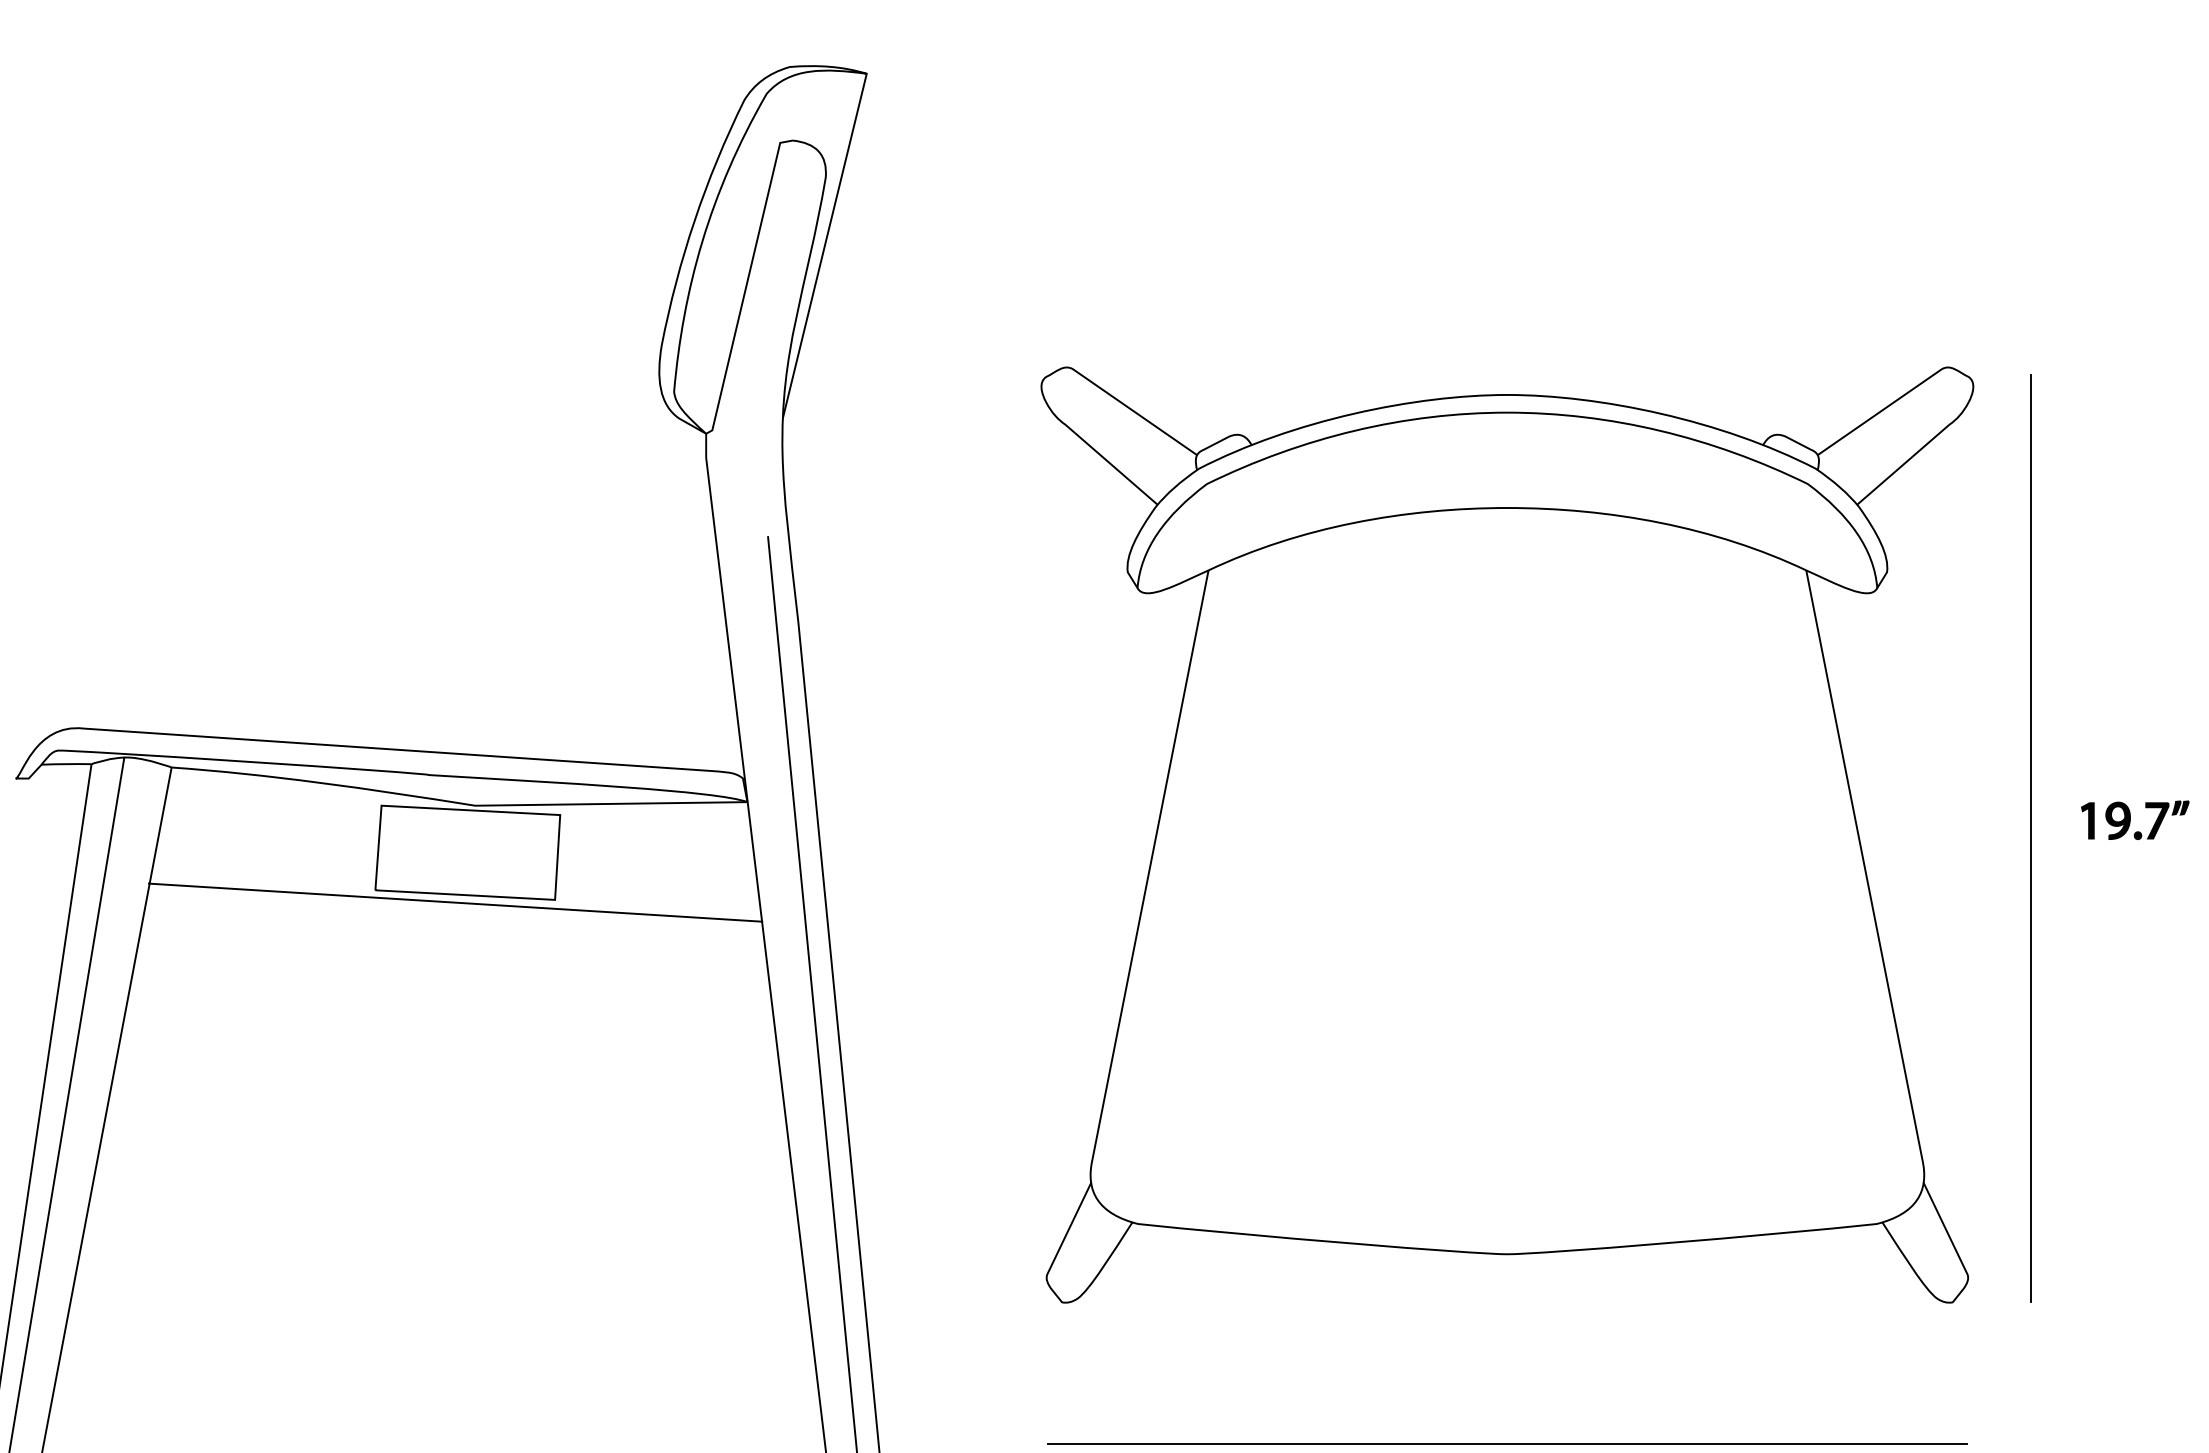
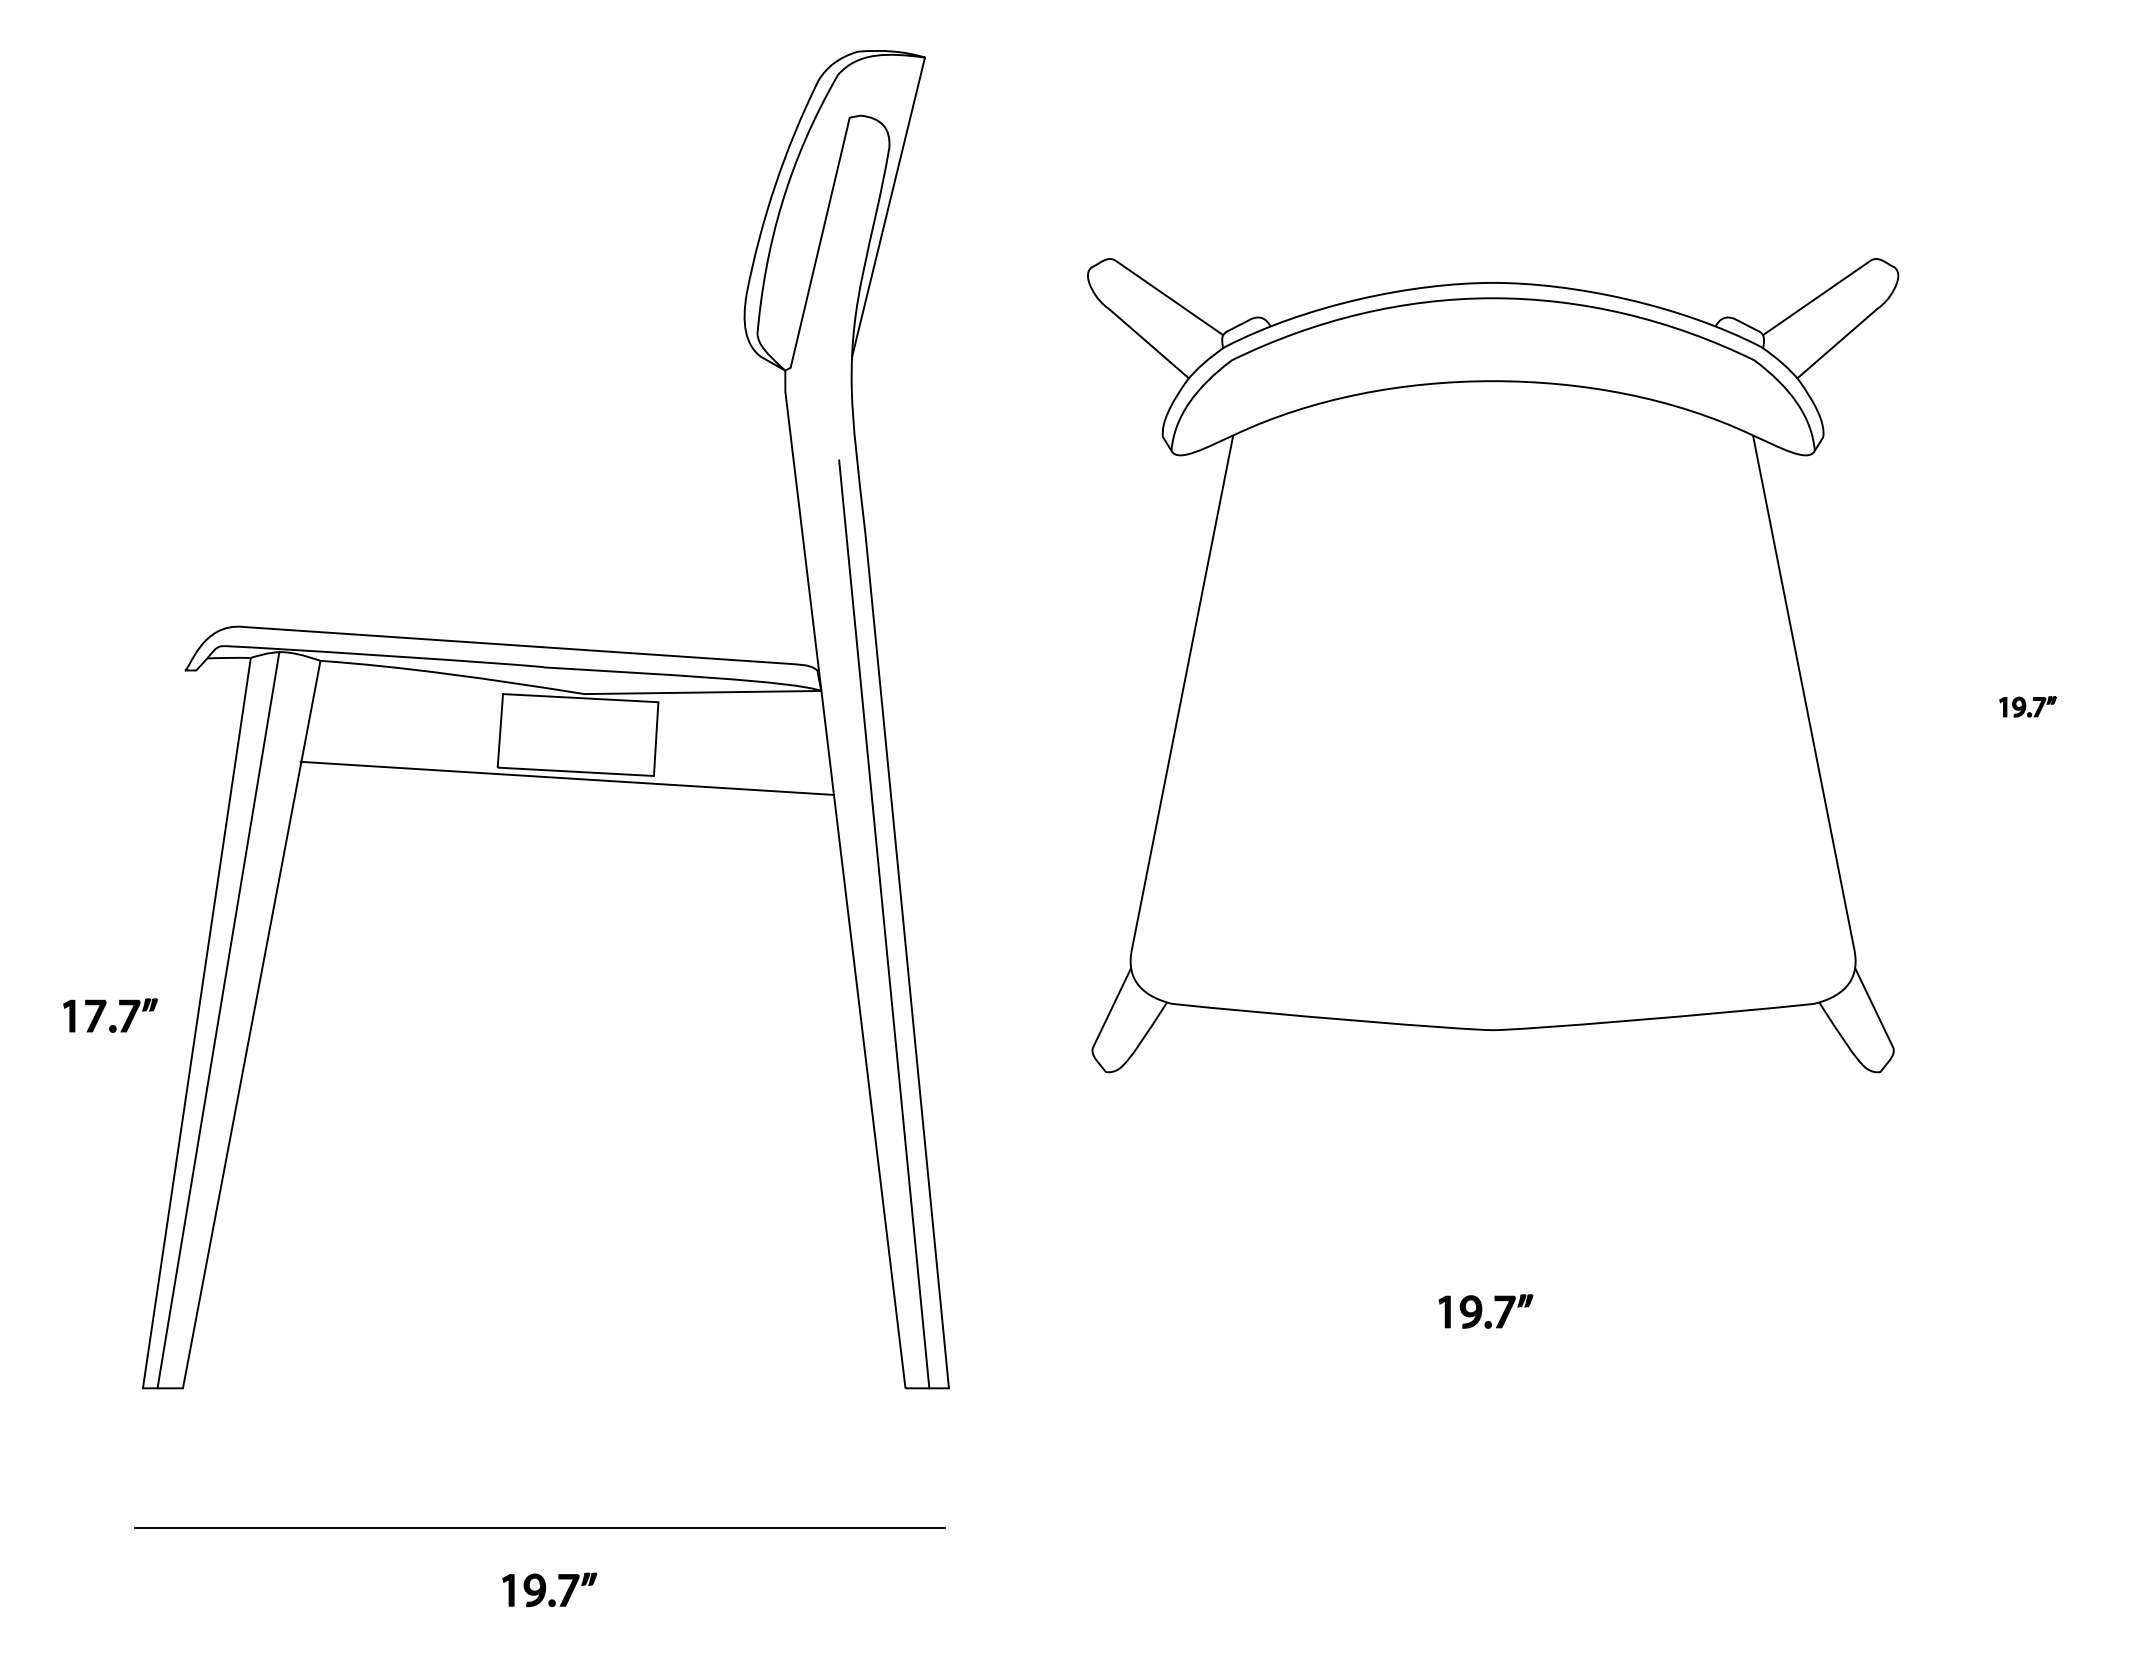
part: (2134, 819) -> (2027, 706), size x0.6
part: (1507, 834) -> (1493, 665), moved
line: (2031, 838) -> (1937, 722), removed
line: (1506, 1444) -> (1481, 1249), removed

